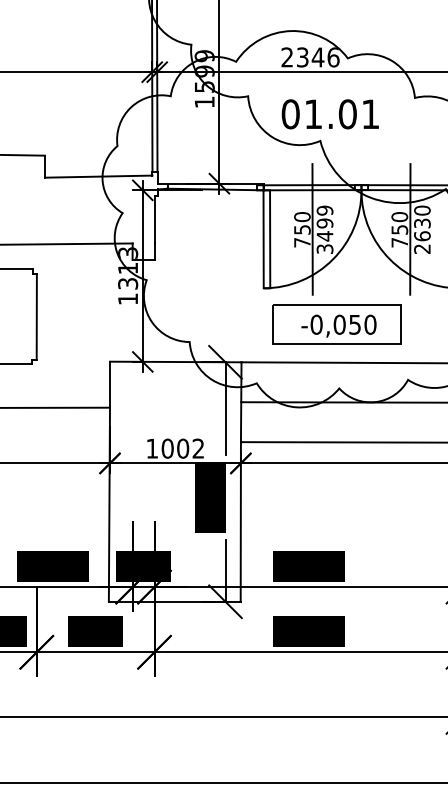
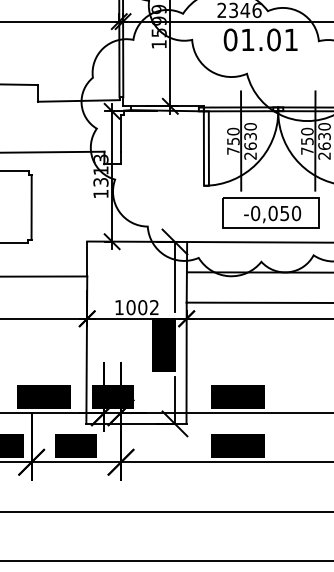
text: (329, 114) -> (260, 40), moved
text: (324, 229) -> (250, 141), 3499 -> 2630
part: (336, 324) -> (270, 213), moved

